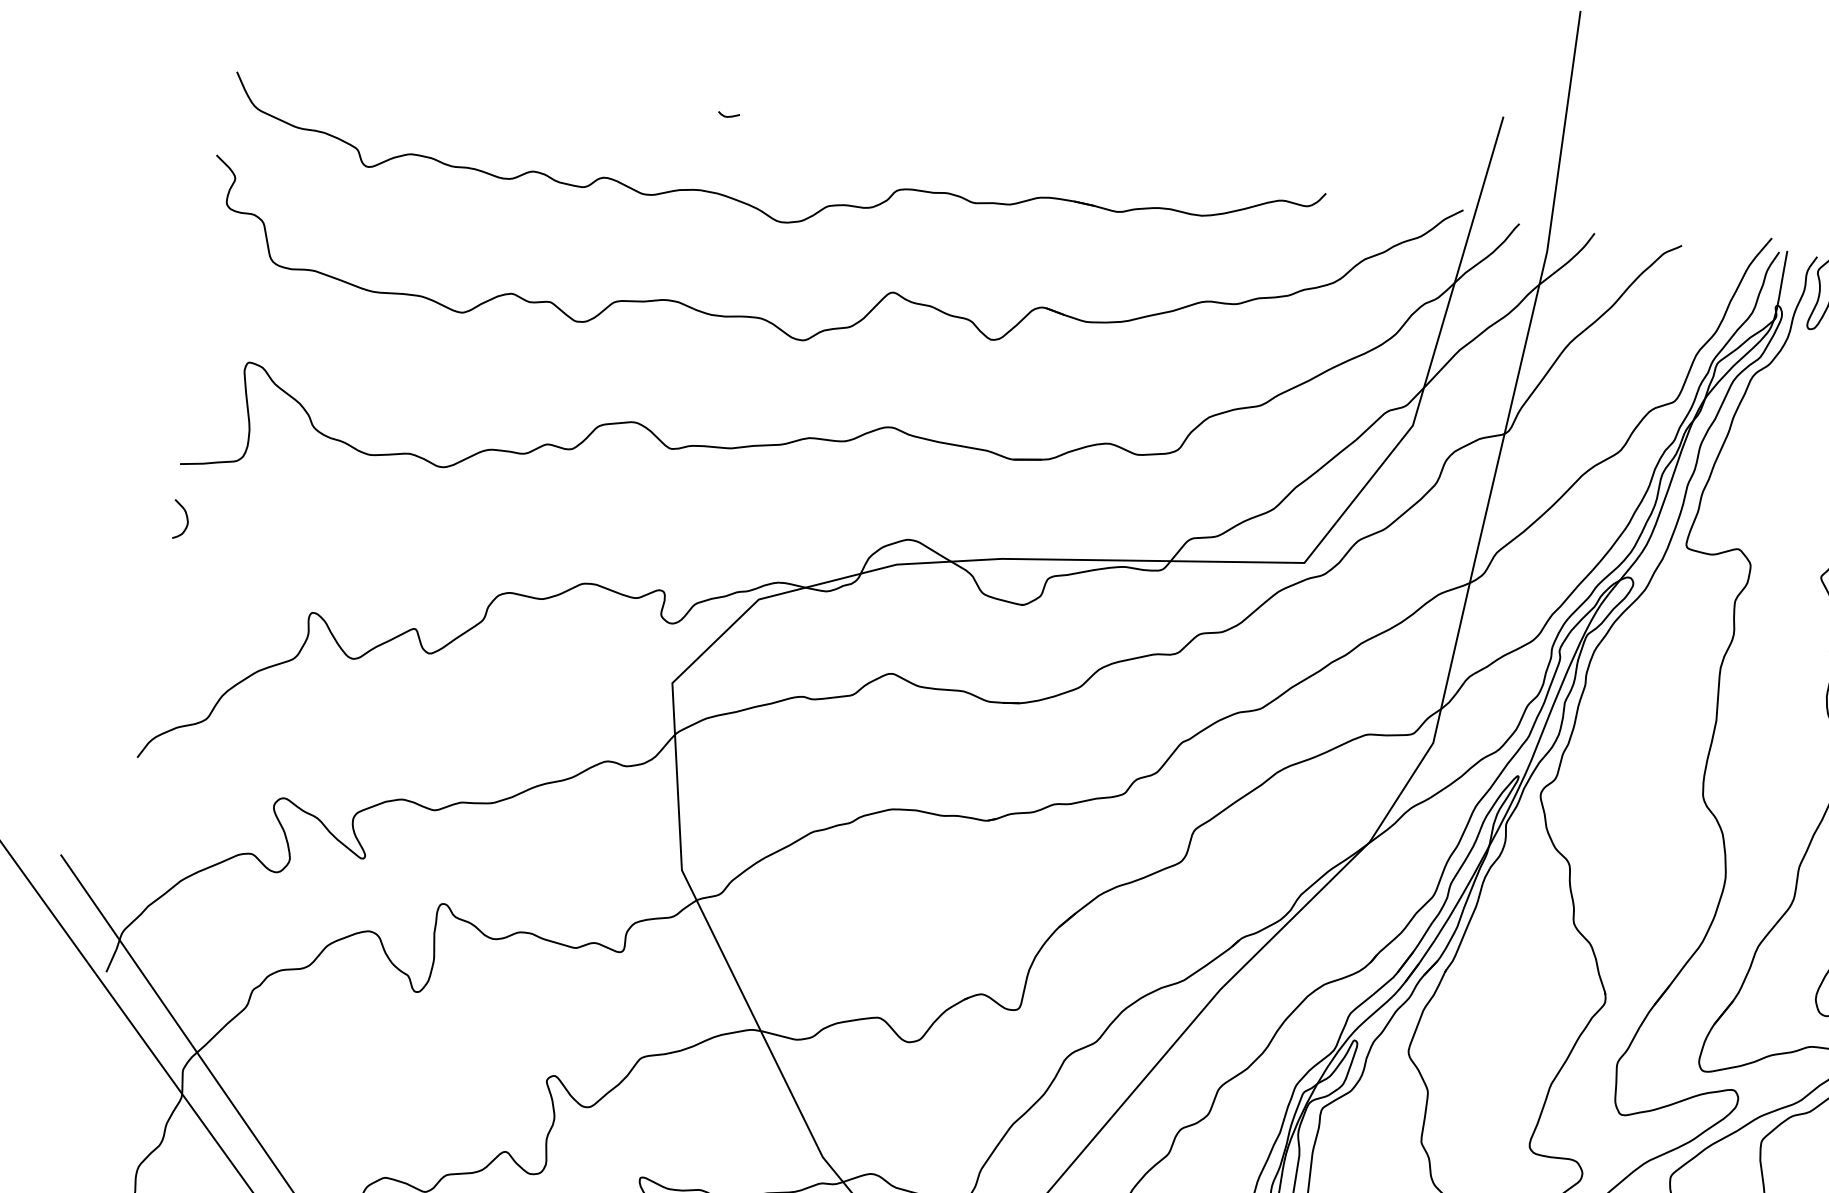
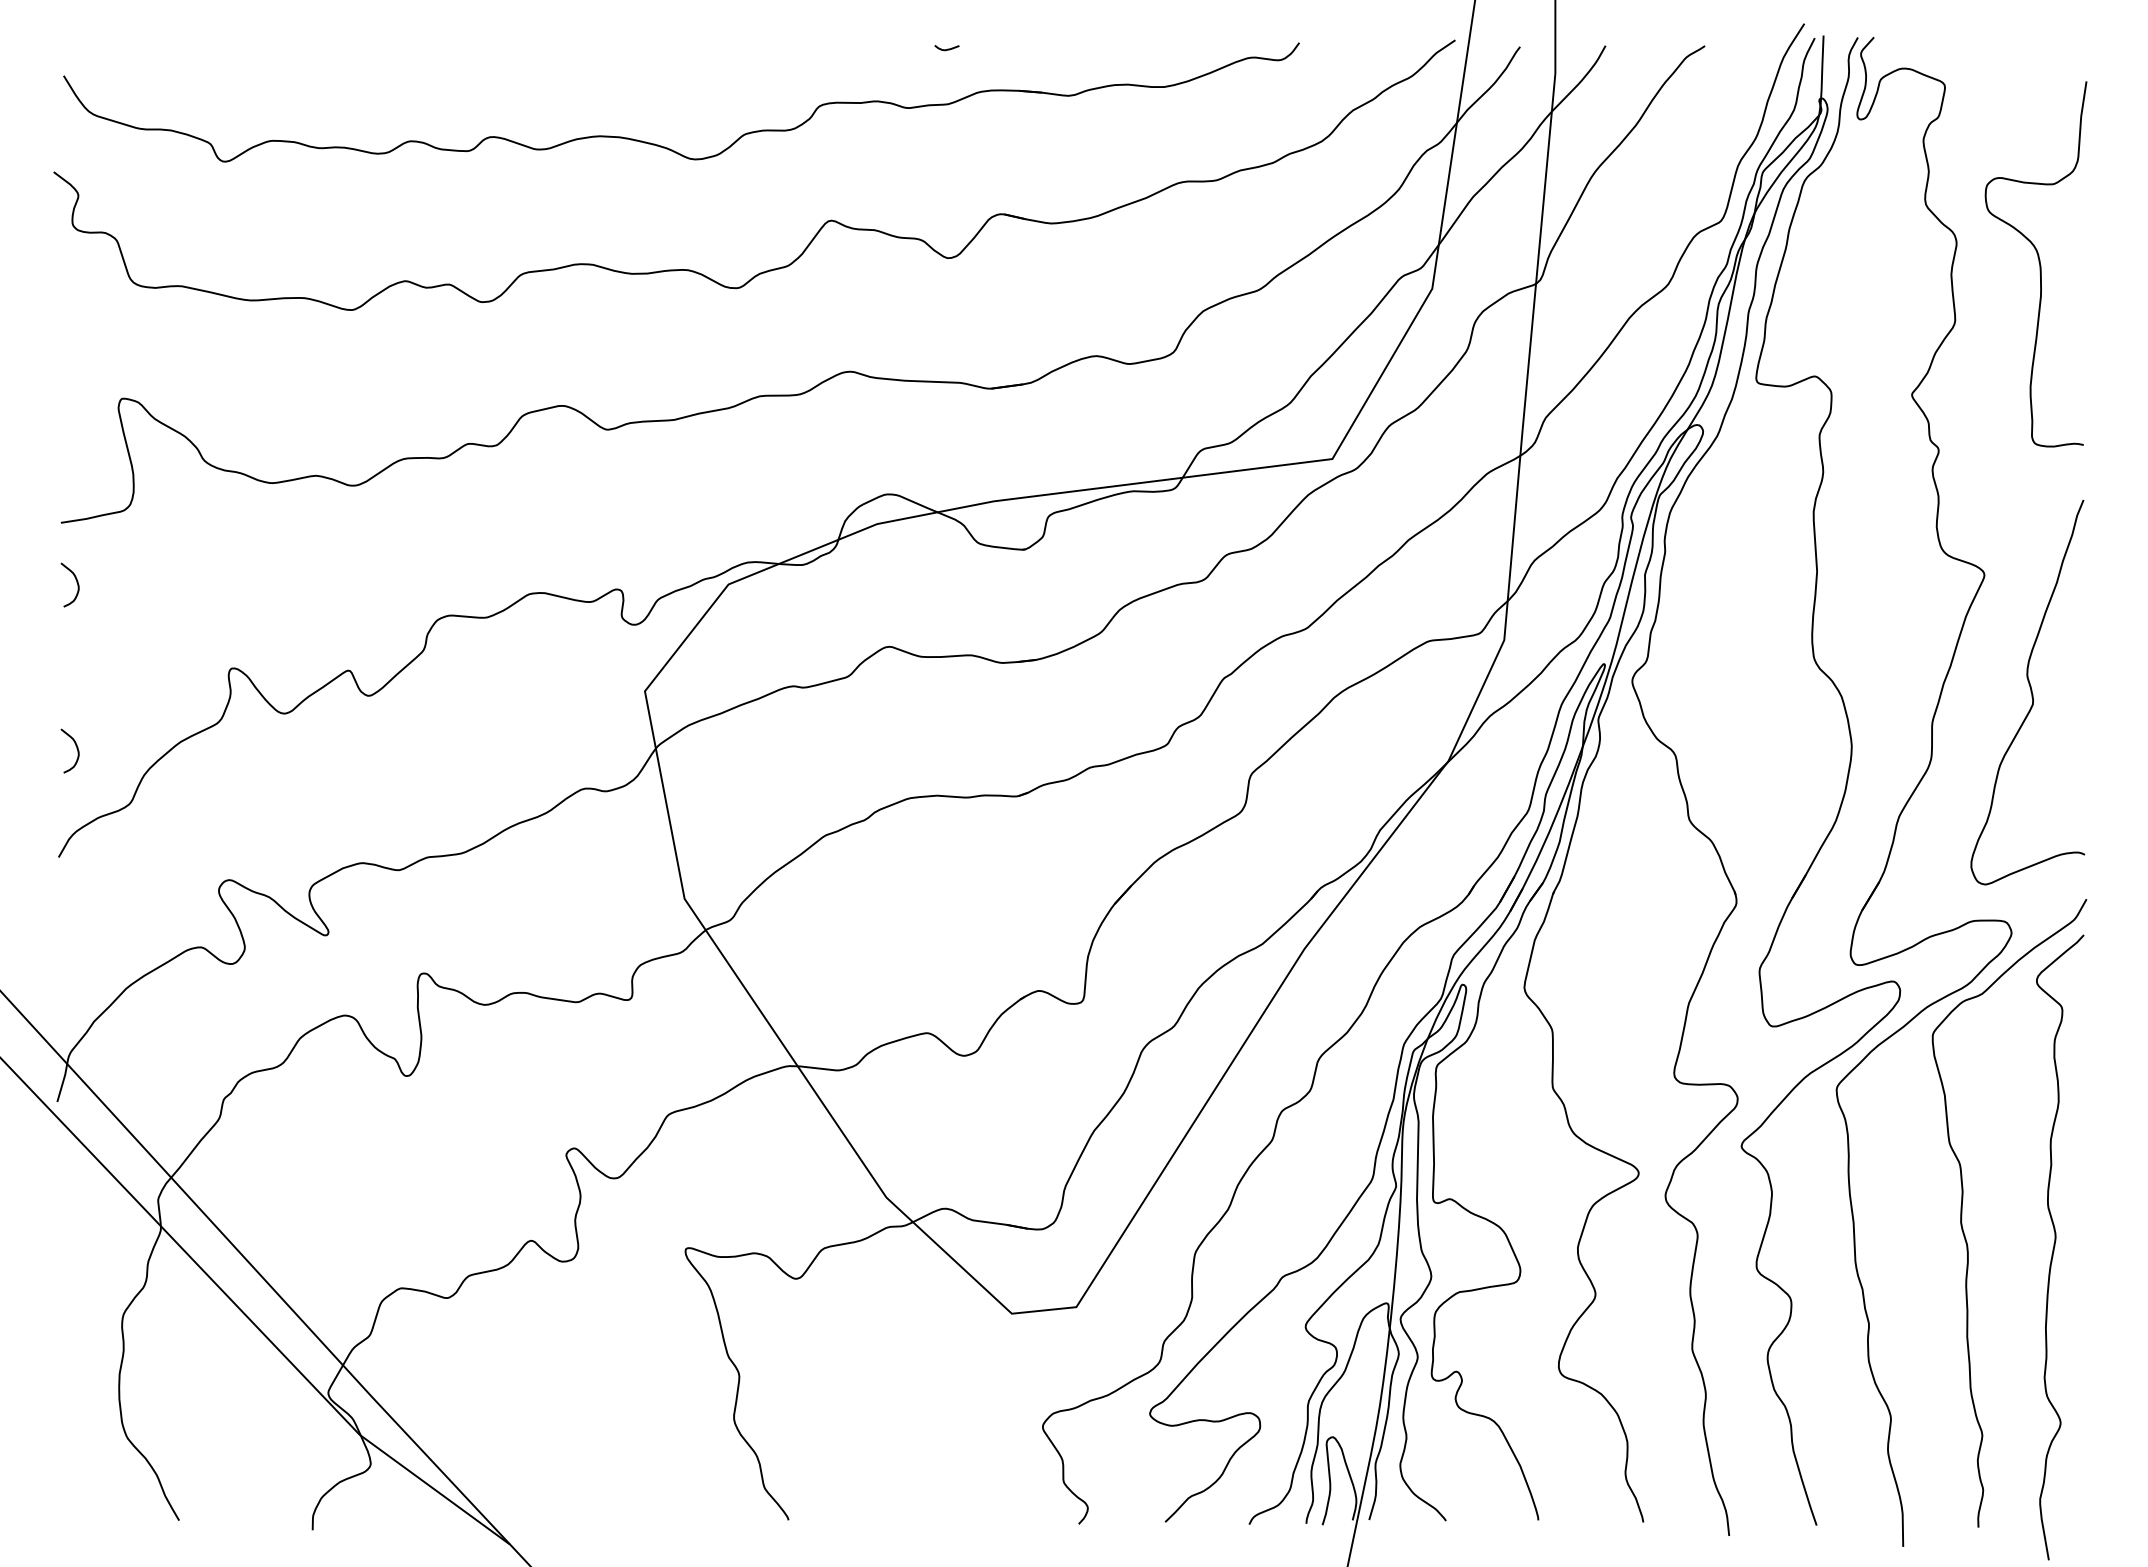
curve: (729, 115) -> (947, 48), moved
curve: (166, 664) -> (76, 748), added

